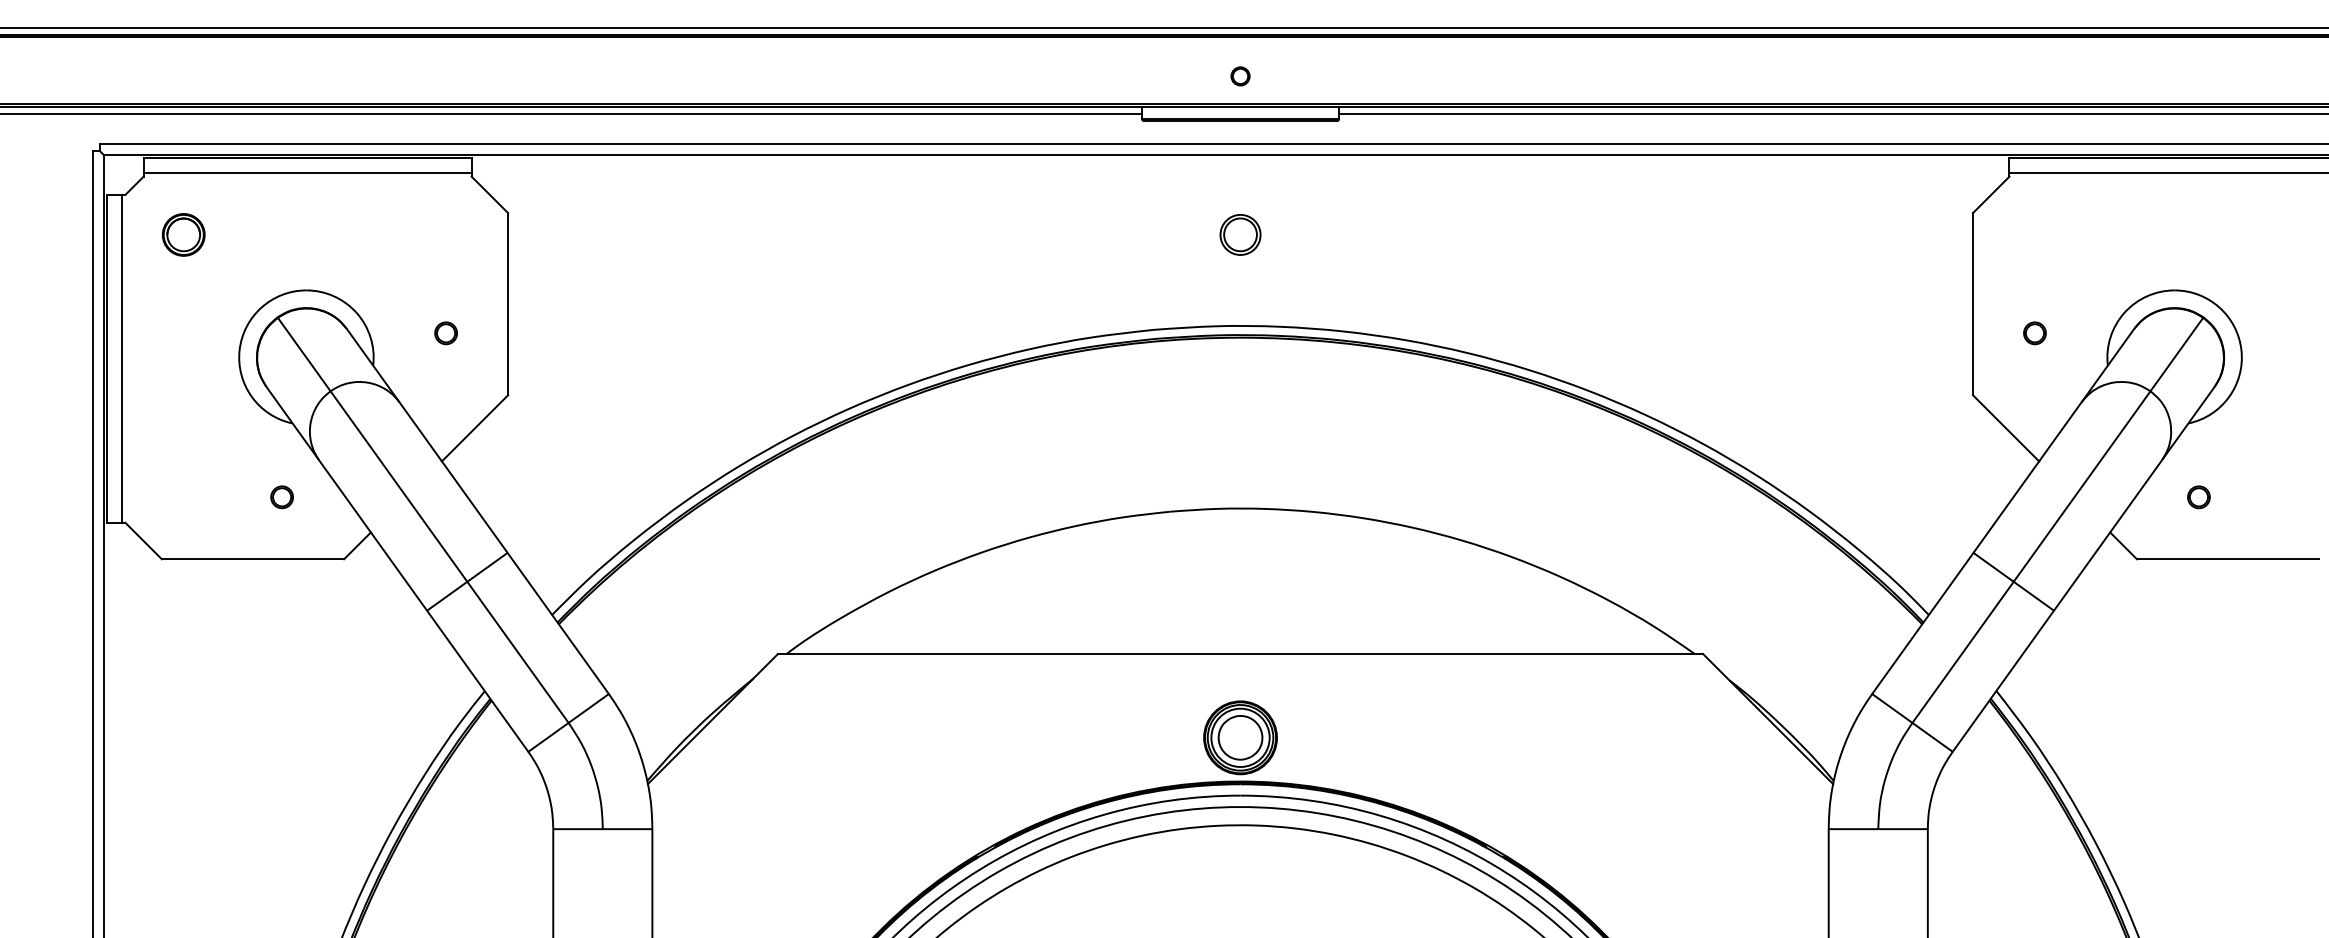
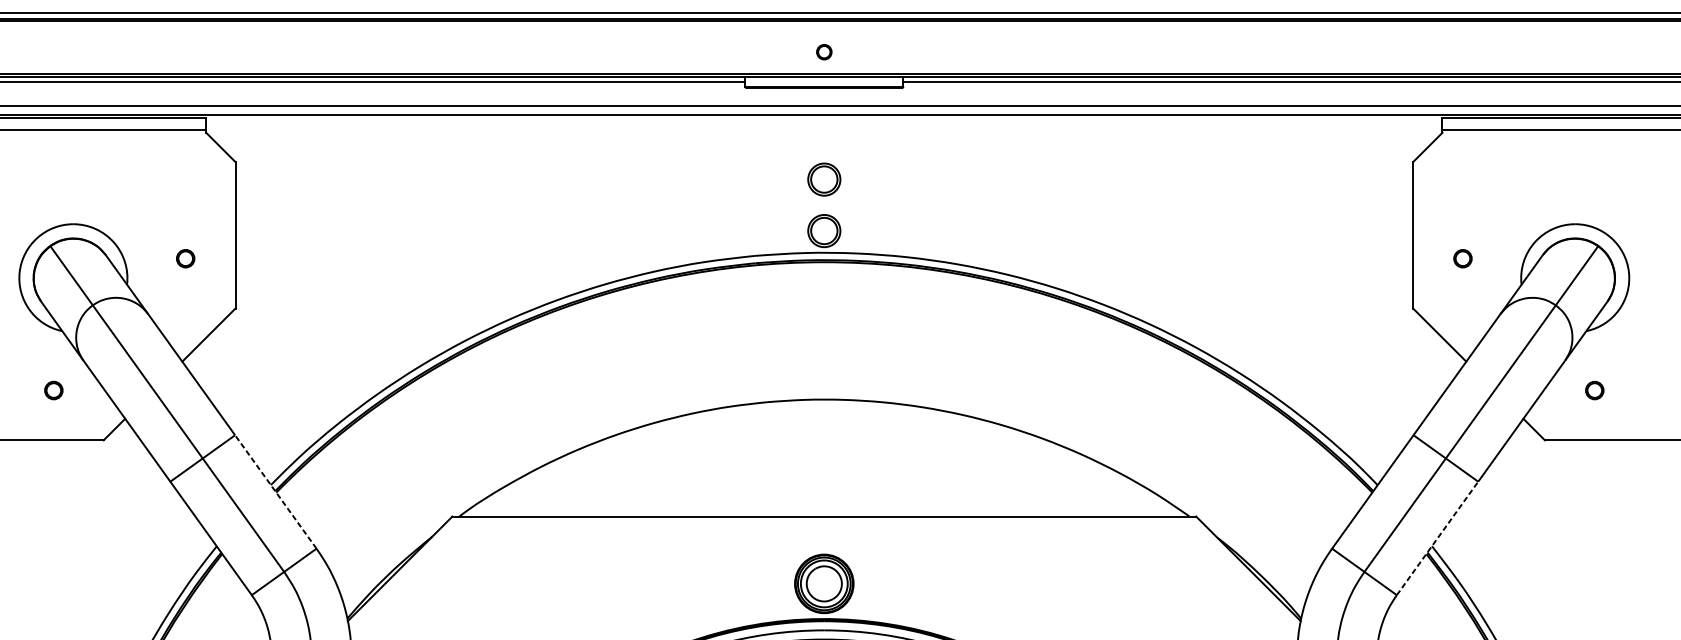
part: (1240, 298) -> (824, 230), added
line: (558, 623) -> (276, 491), solid -> dashed
line: (2003, 681) -> (1437, 538), solid -> dashed

